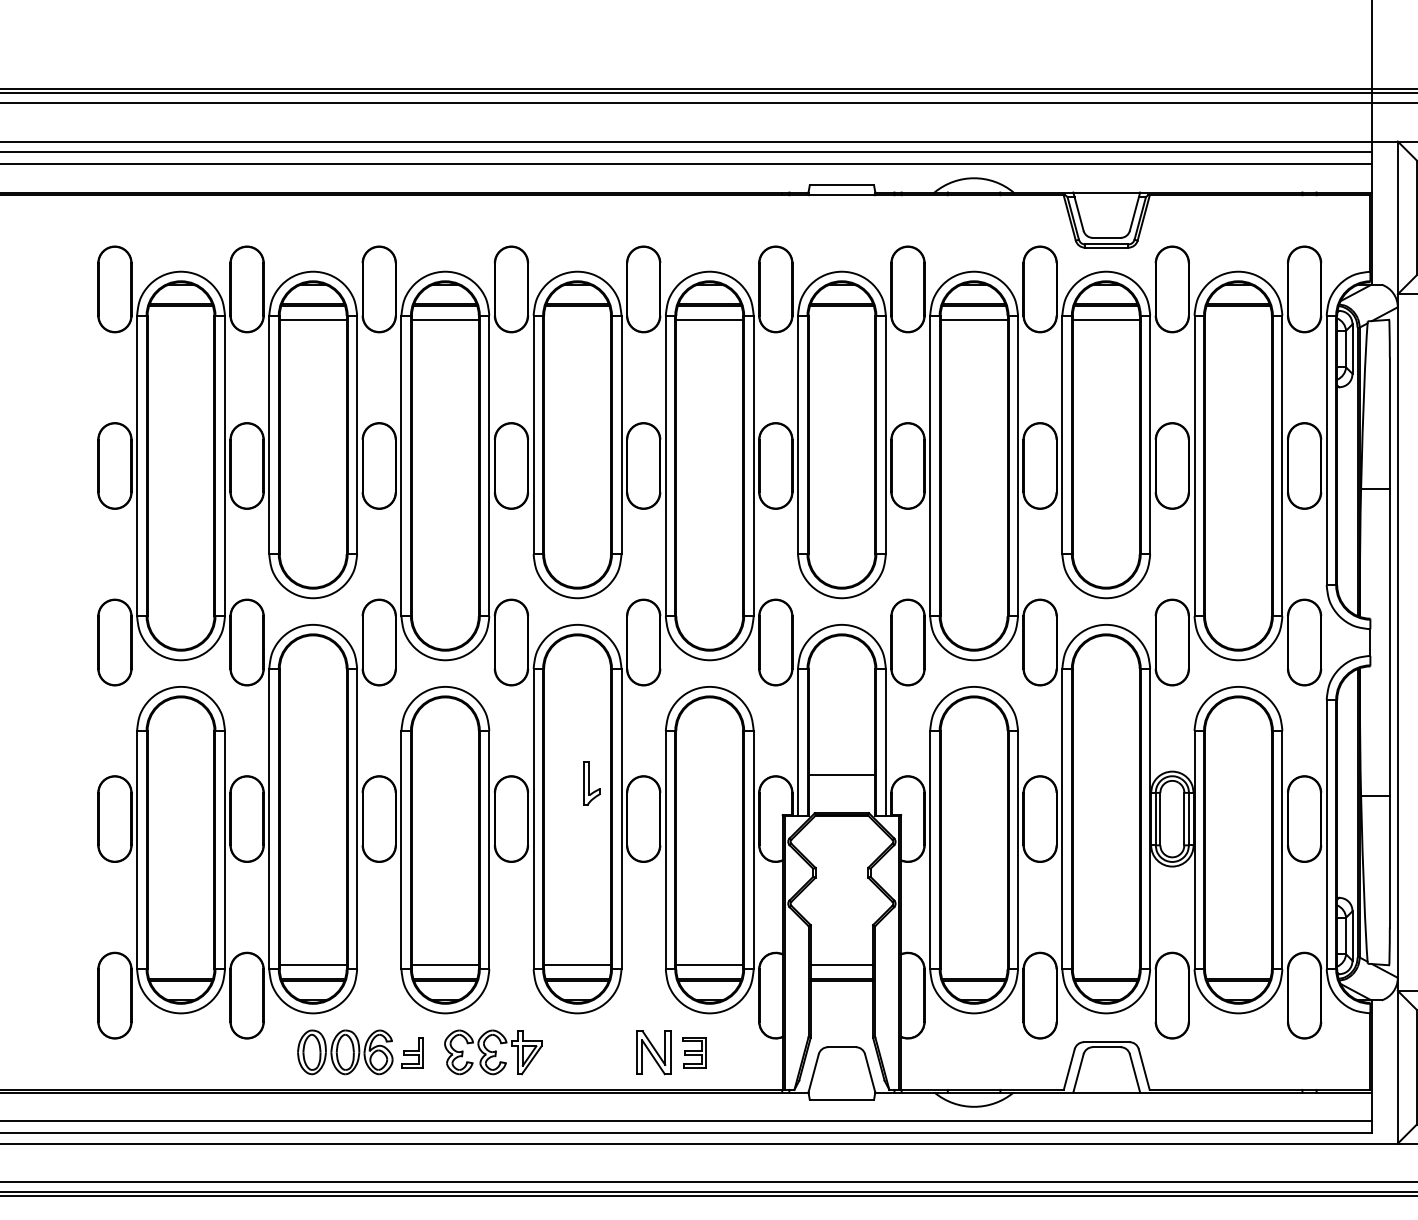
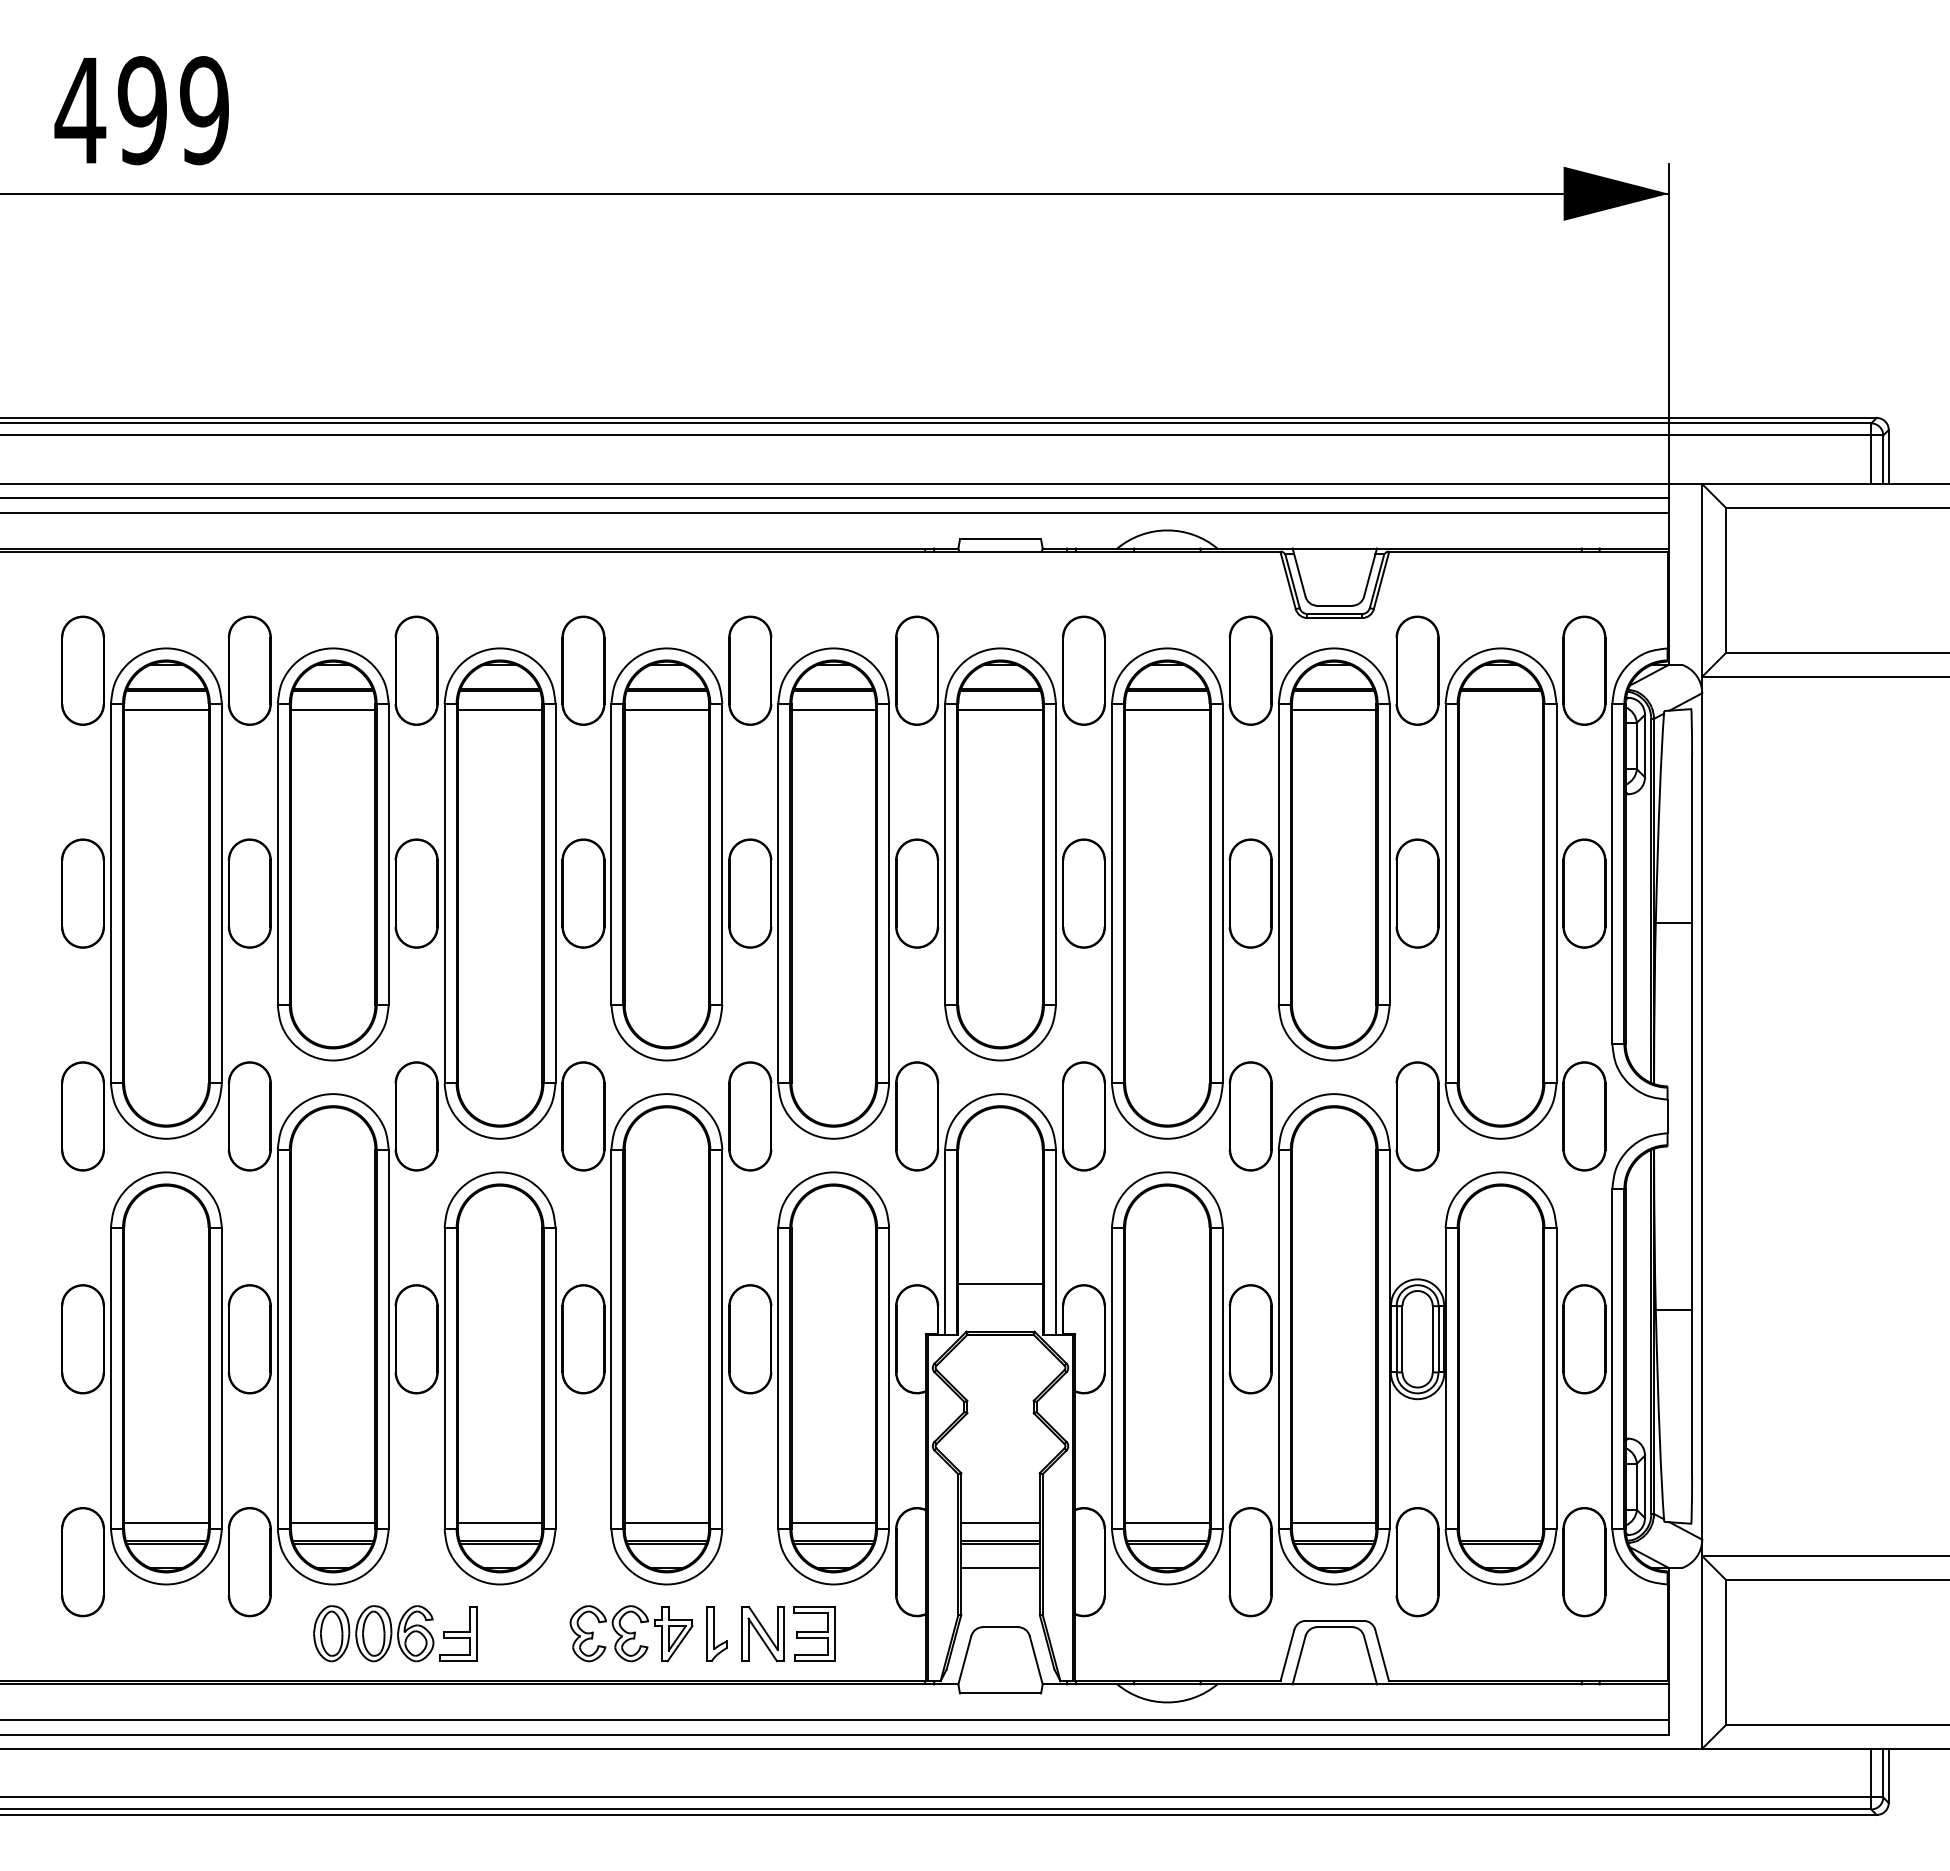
line: (181, 320) -> (166, 709), added
line: (577, 320) -> (666, 709), added
line: (841, 320) -> (1000, 709), added
part: (591, 782) -> (716, 1633), moved
line: (181, 965) -> (166, 1523), added
line: (974, 965) -> (1167, 1523), added
line: (1106, 965) -> (1334, 1523), added
line: (841, 1000) -> (1000, 1568), added
part: (412, 1052) -> (458, 1633), size x1.43
part: (493, 1052) -> (631, 1633), moved
part: (694, 1052) -> (814, 1633), size x1.43

